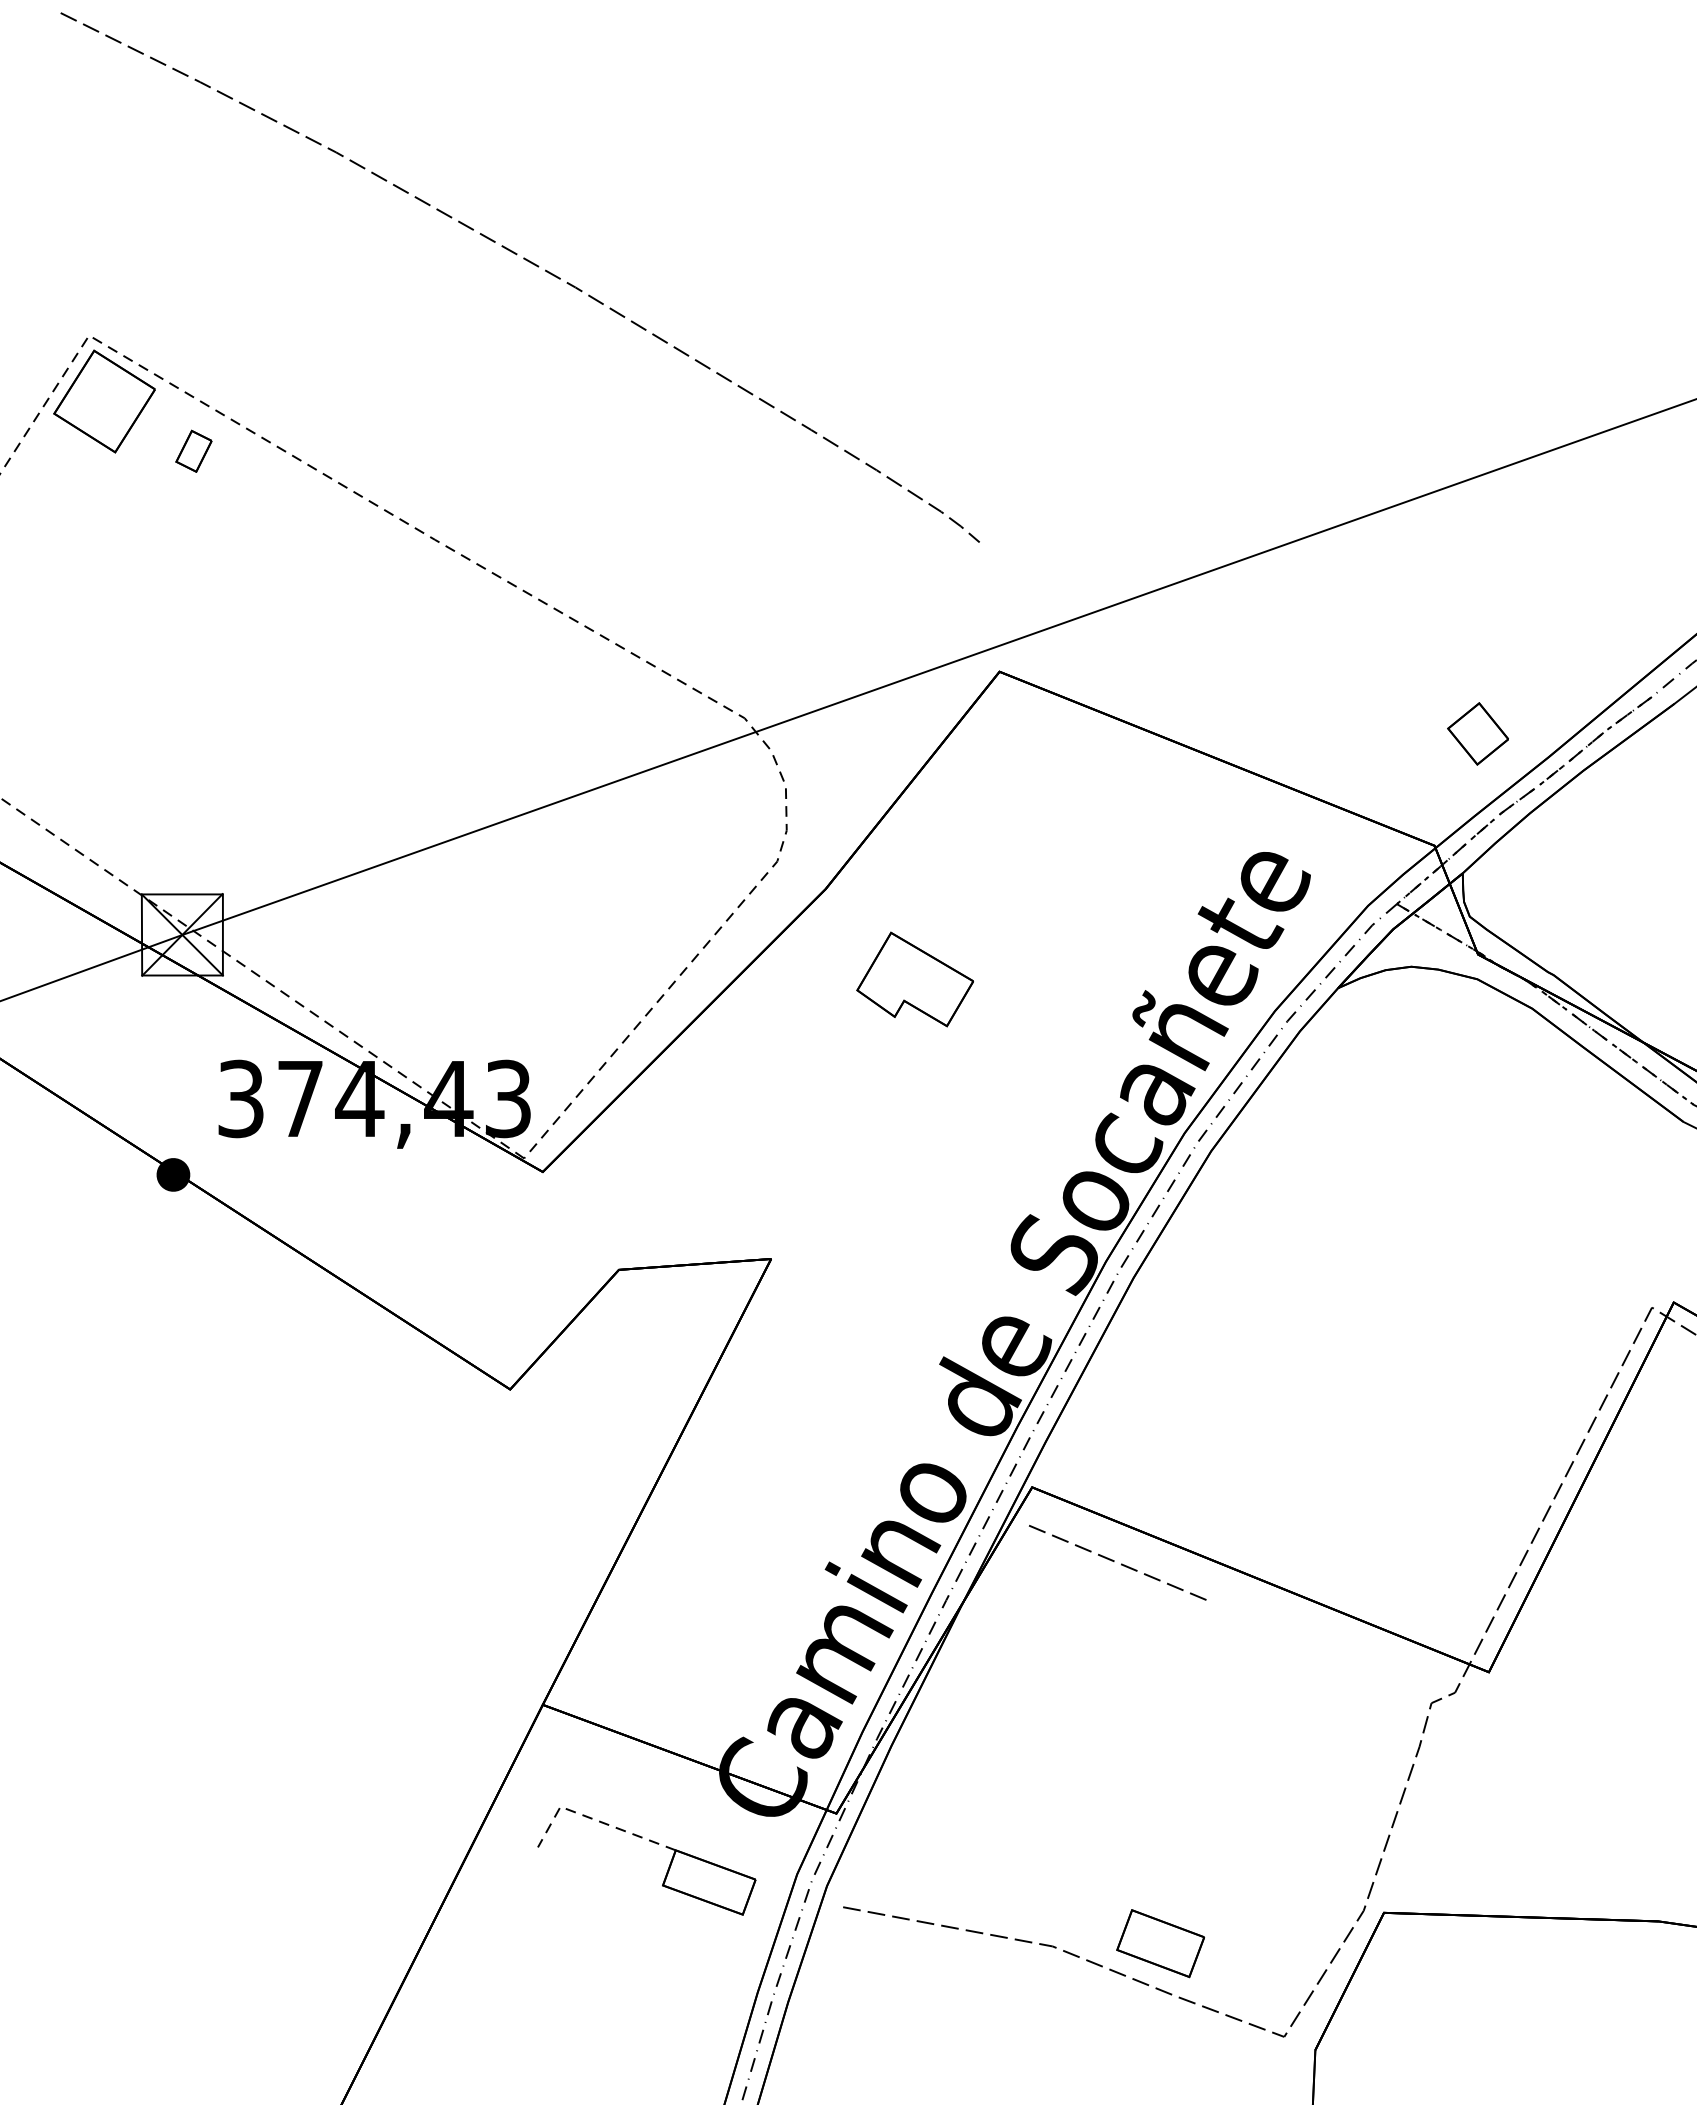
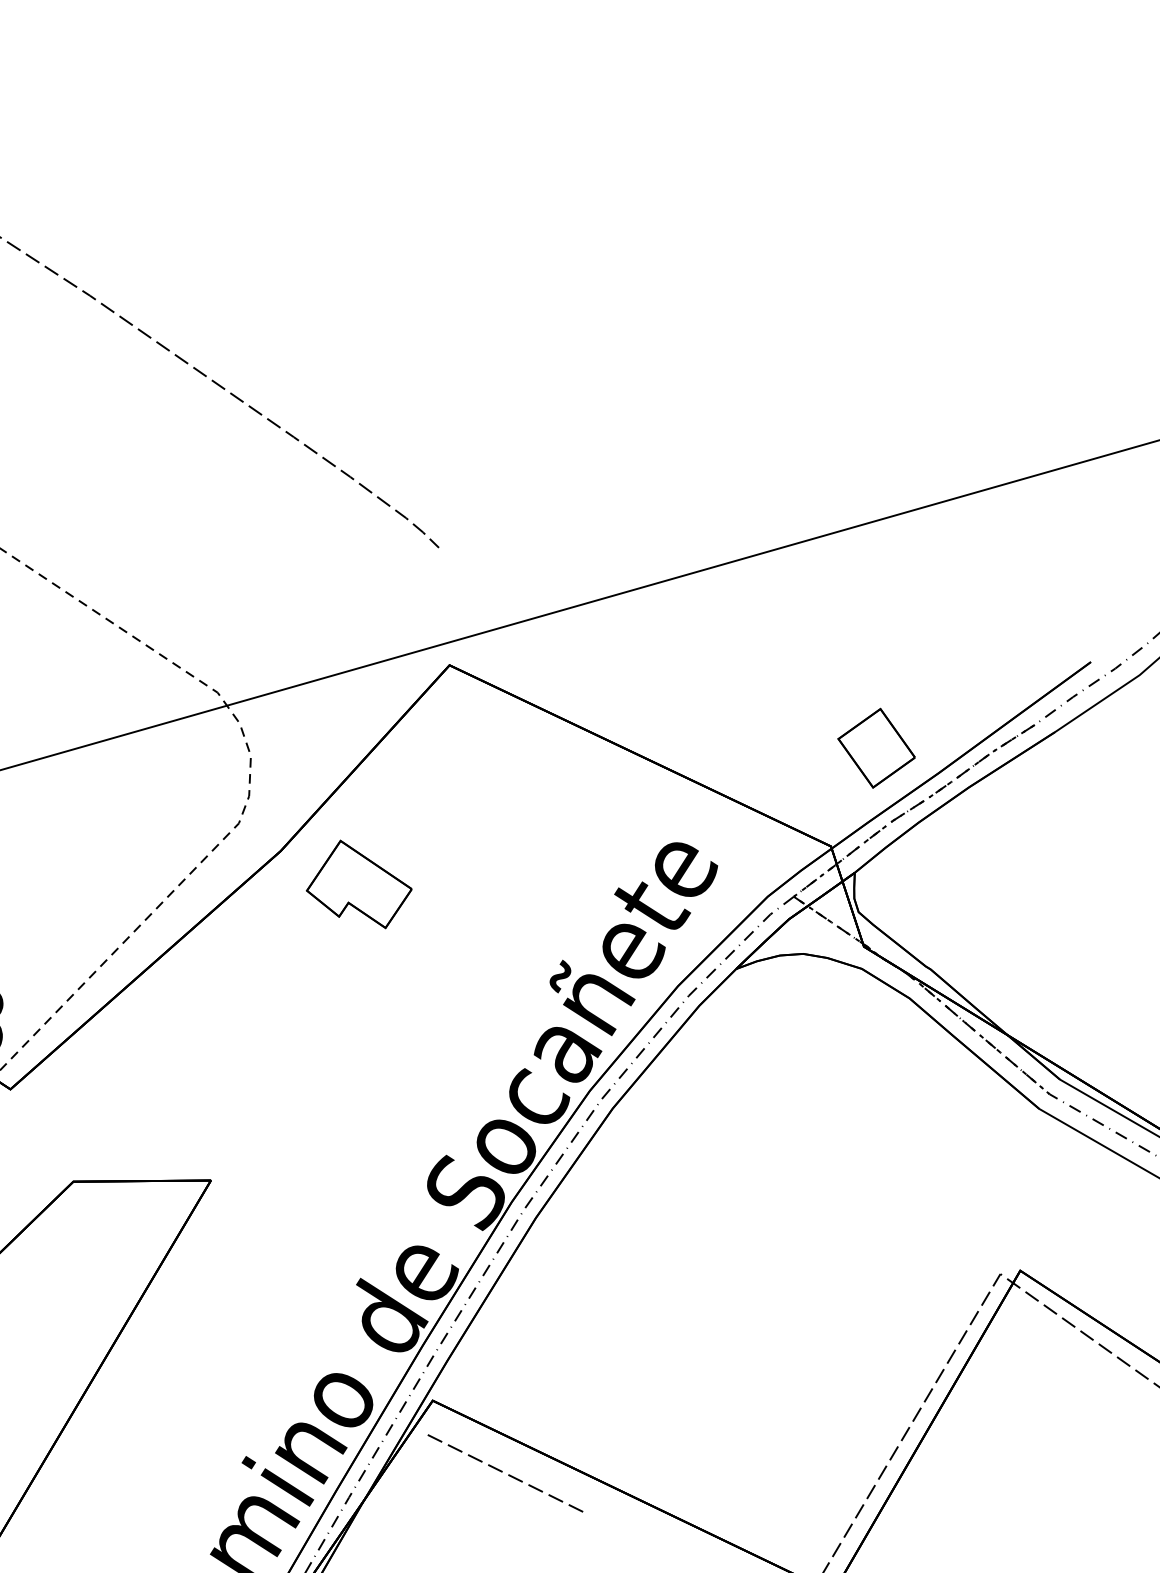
part: (1477, 733) -> (875, 747), size x1.43
part: (914, 979) -> (358, 884), moved

